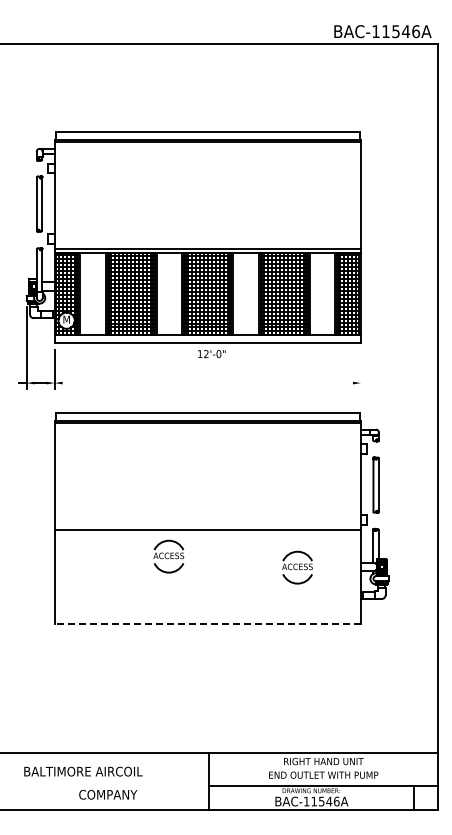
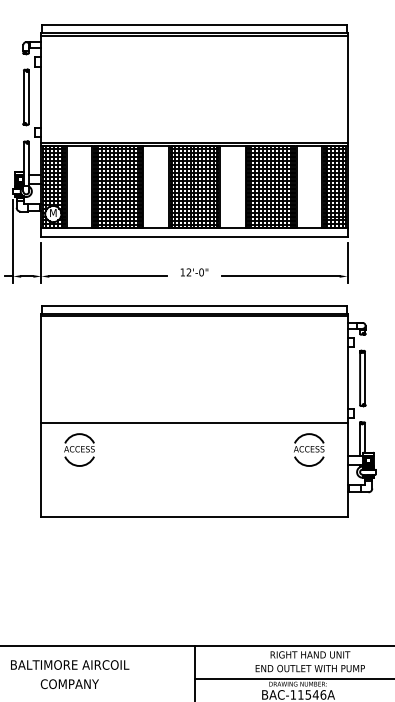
text: (211, 354) -> (194, 272), moved
line: (360, 369) -> (347, 262), added
line: (120, 383) -> (107, 276), added
line: (293, 383) -> (280, 276), added
part: (168, 556) -> (79, 449), moved
part: (297, 567) -> (309, 449), moved
line: (207, 623) -> (194, 516), dashed -> solid
text: (108, 794) -> (70, 683), moved

